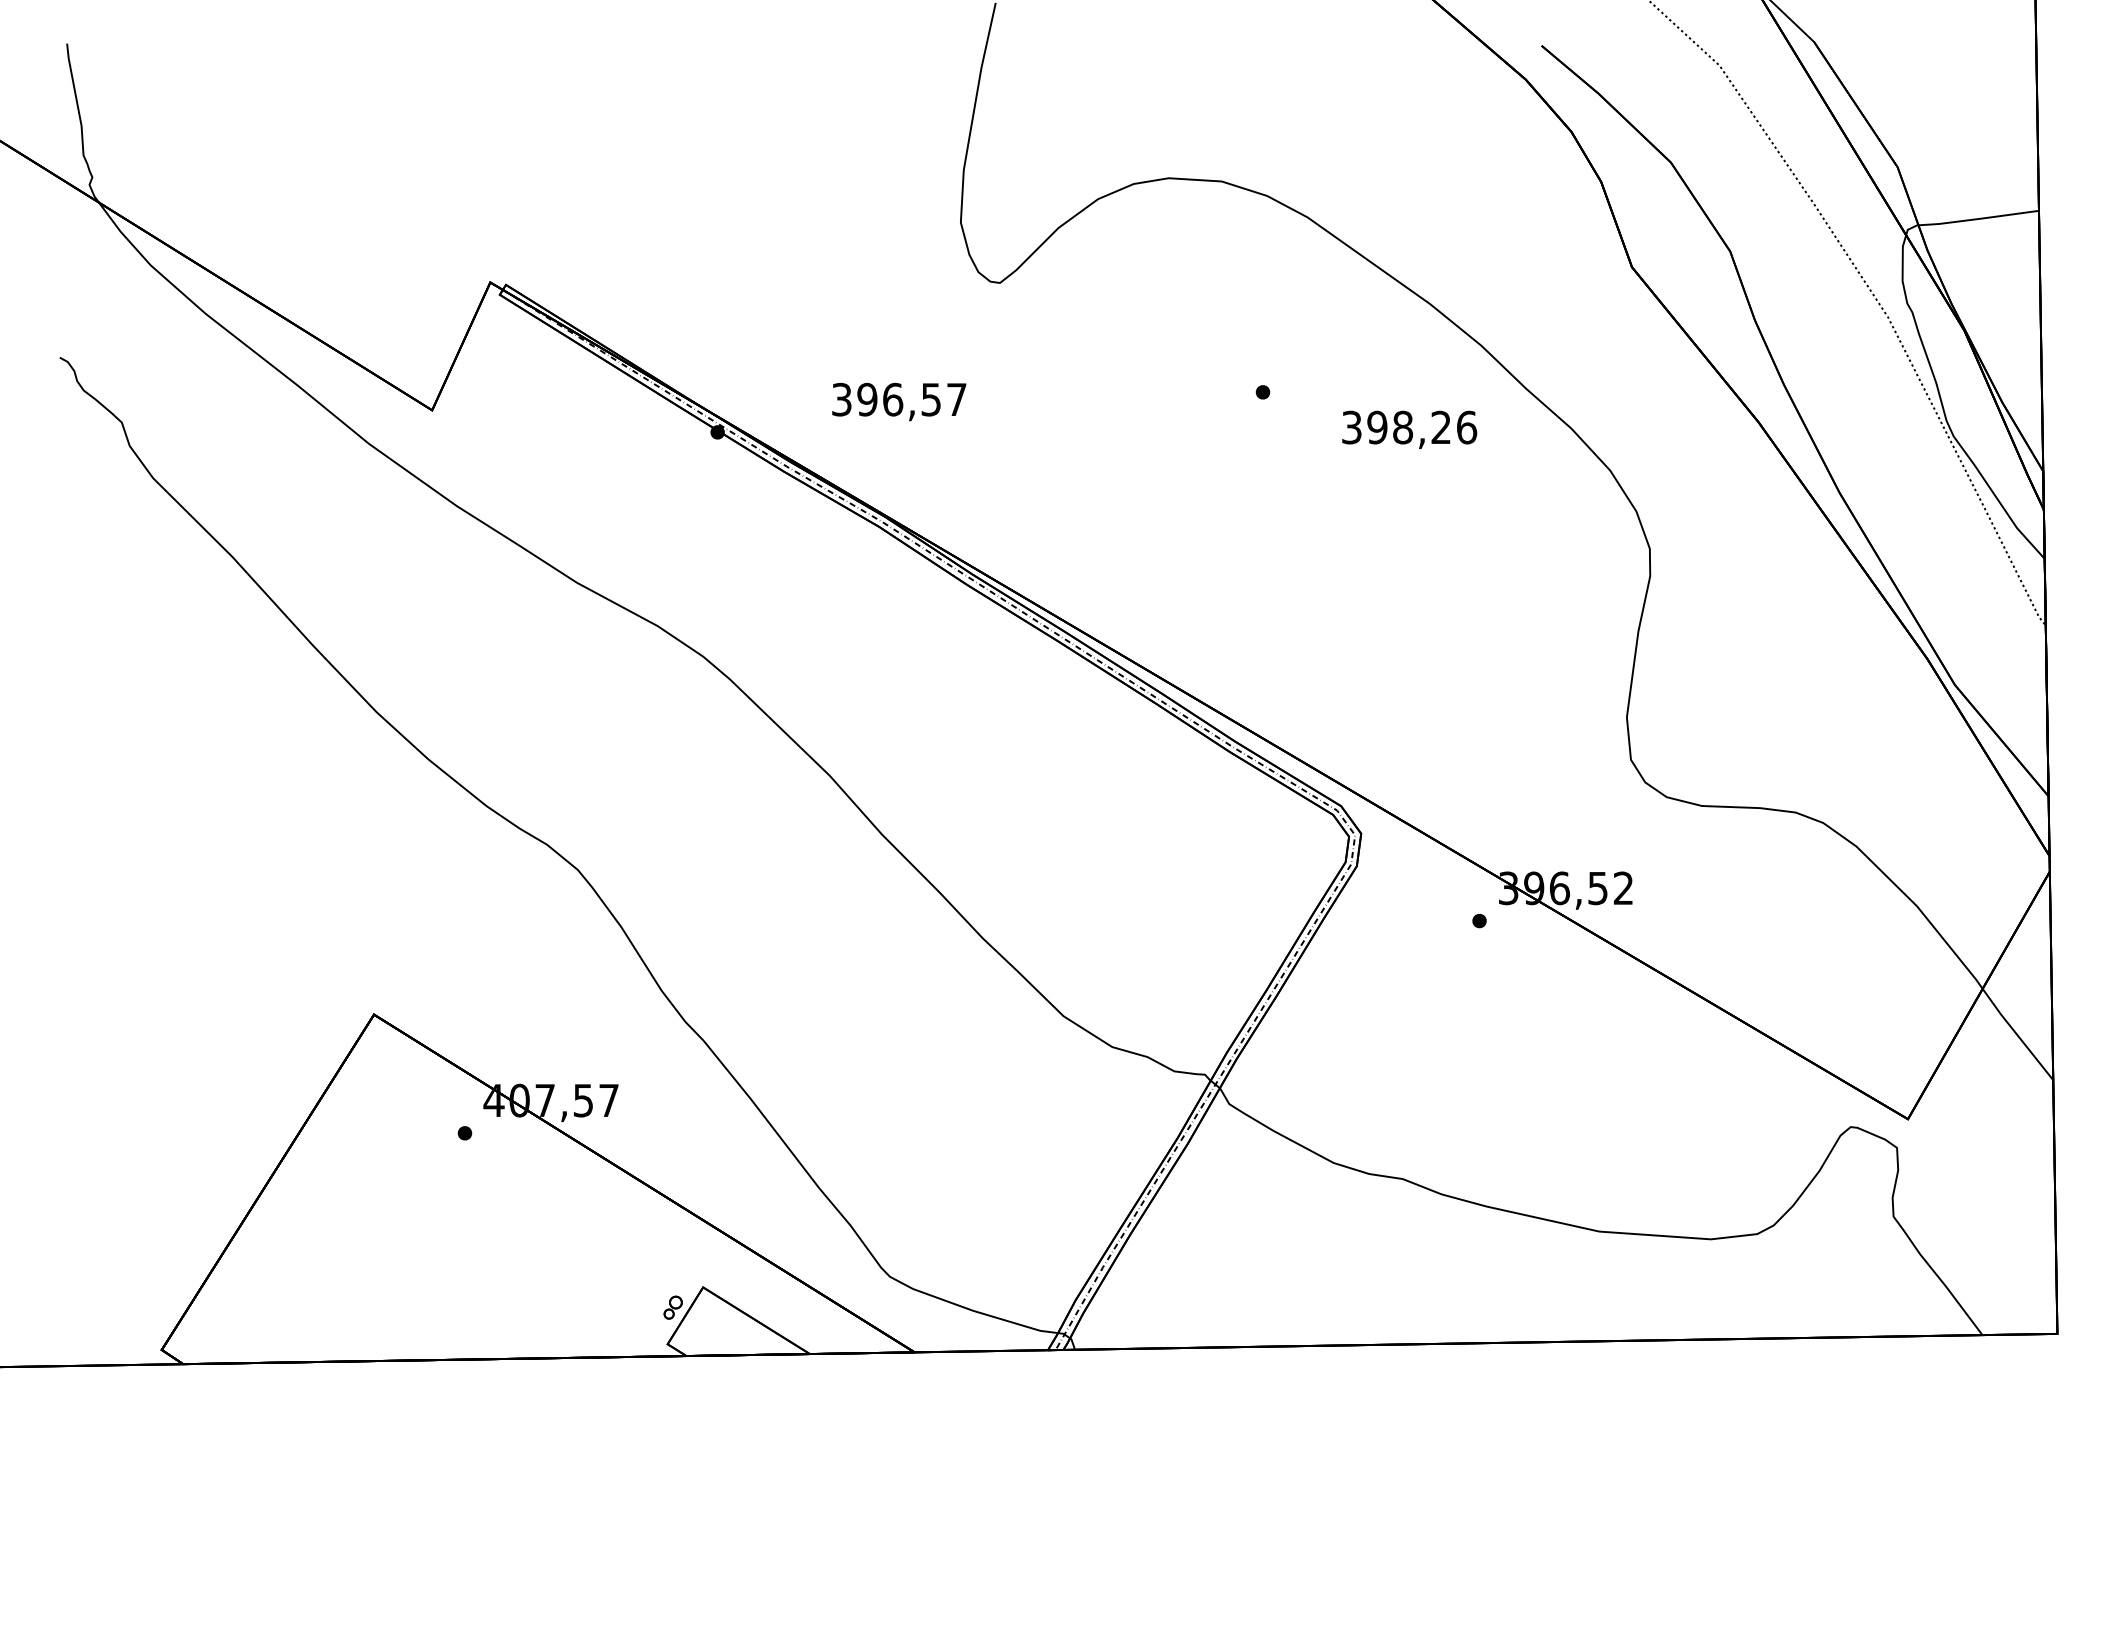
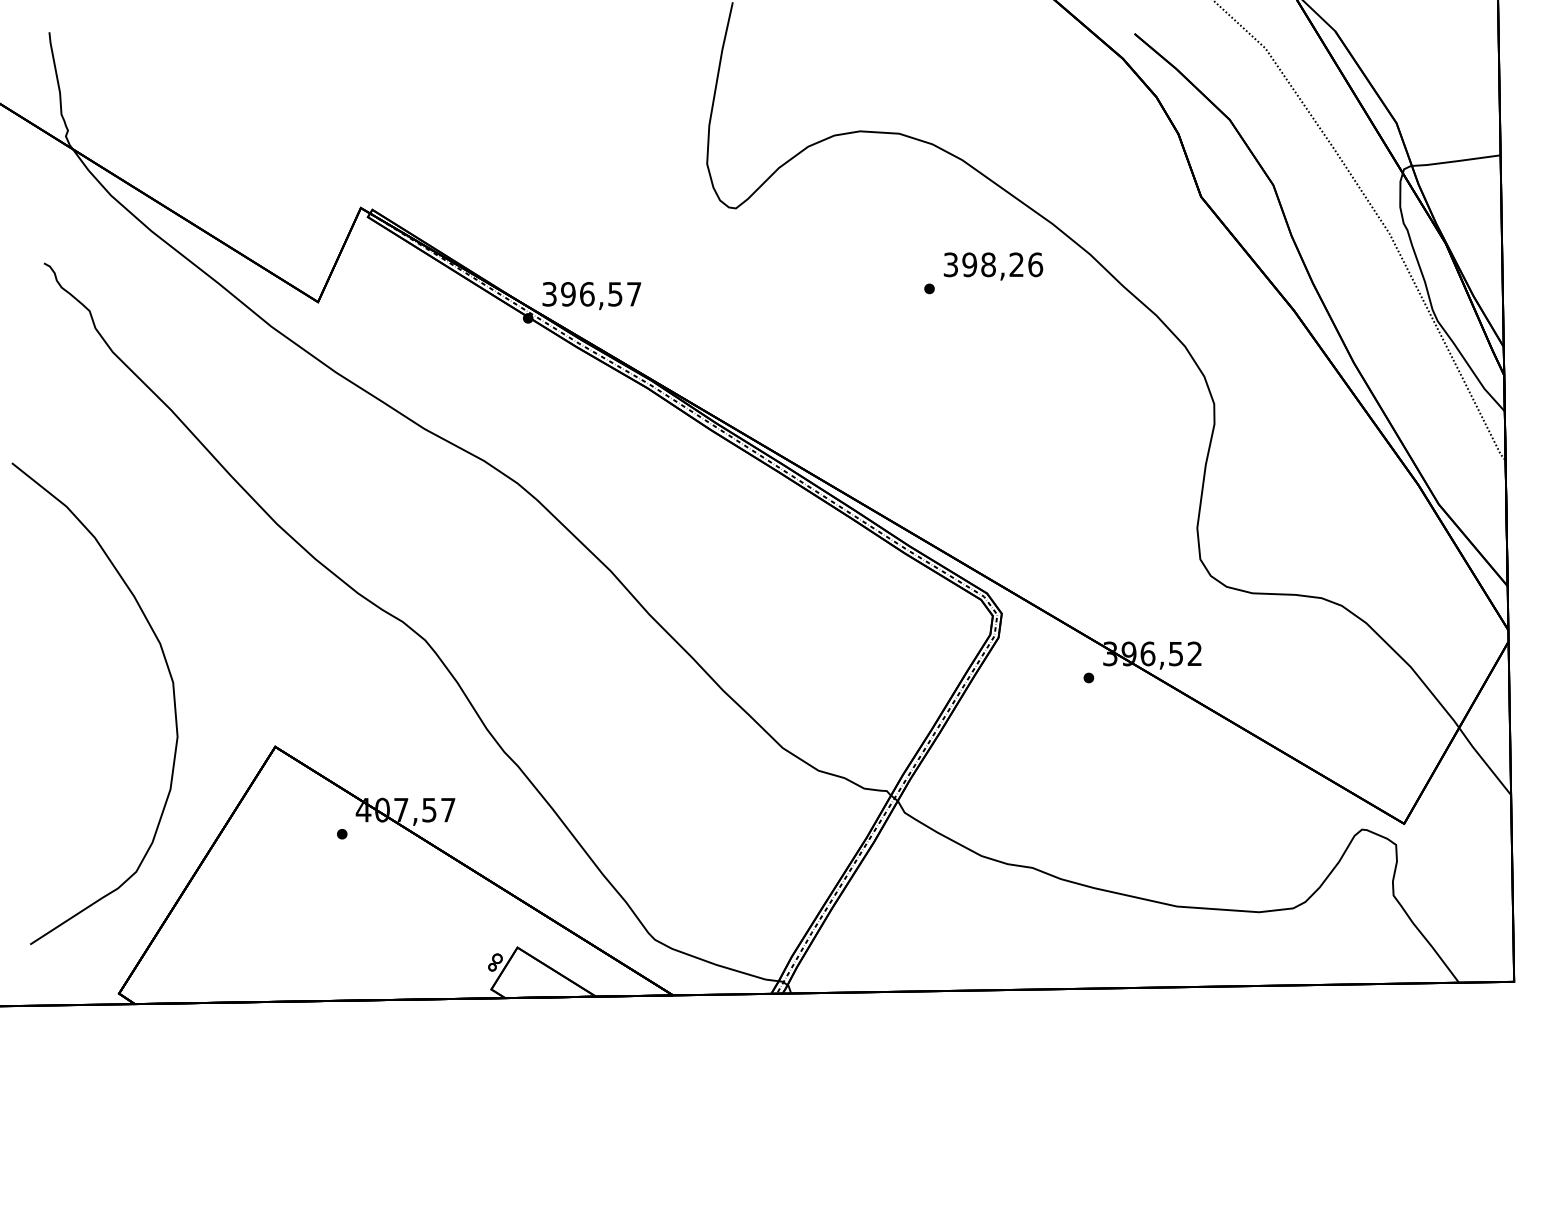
text: (898, 401) -> (591, 295), moved
text: (1409, 429) -> (993, 266), moved
curve: (235, 954) -> (173, 702), added

